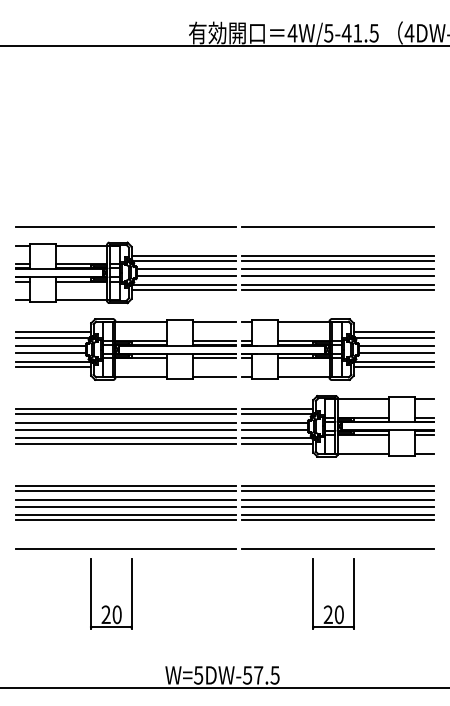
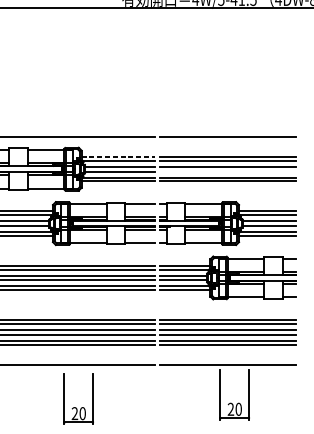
line: (184, 255) -> (119, 156), solid -> dashed
line: (337, 276) -> (227, 171), removed
part: (107, 605) -> (75, 407), moved
part: (329, 605) -> (231, 402), moved

